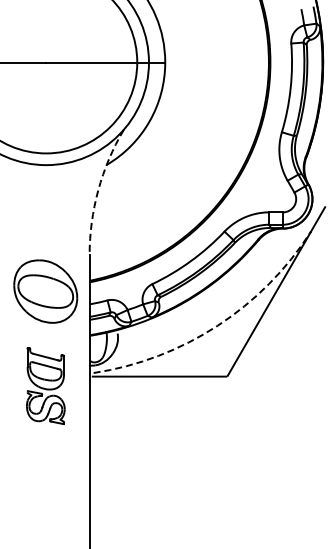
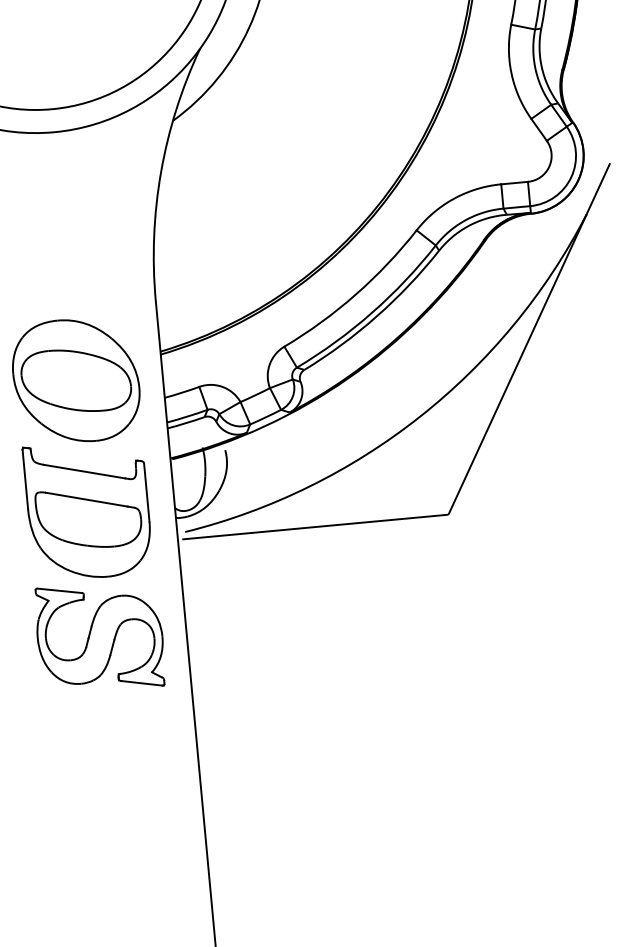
arc: (98, 190) -> (161, 172), dashed -> solid
arc: (217, 325) -> (419, 416), dashed -> solid
part: (45, 385) -> (92, 565), size x1.67

